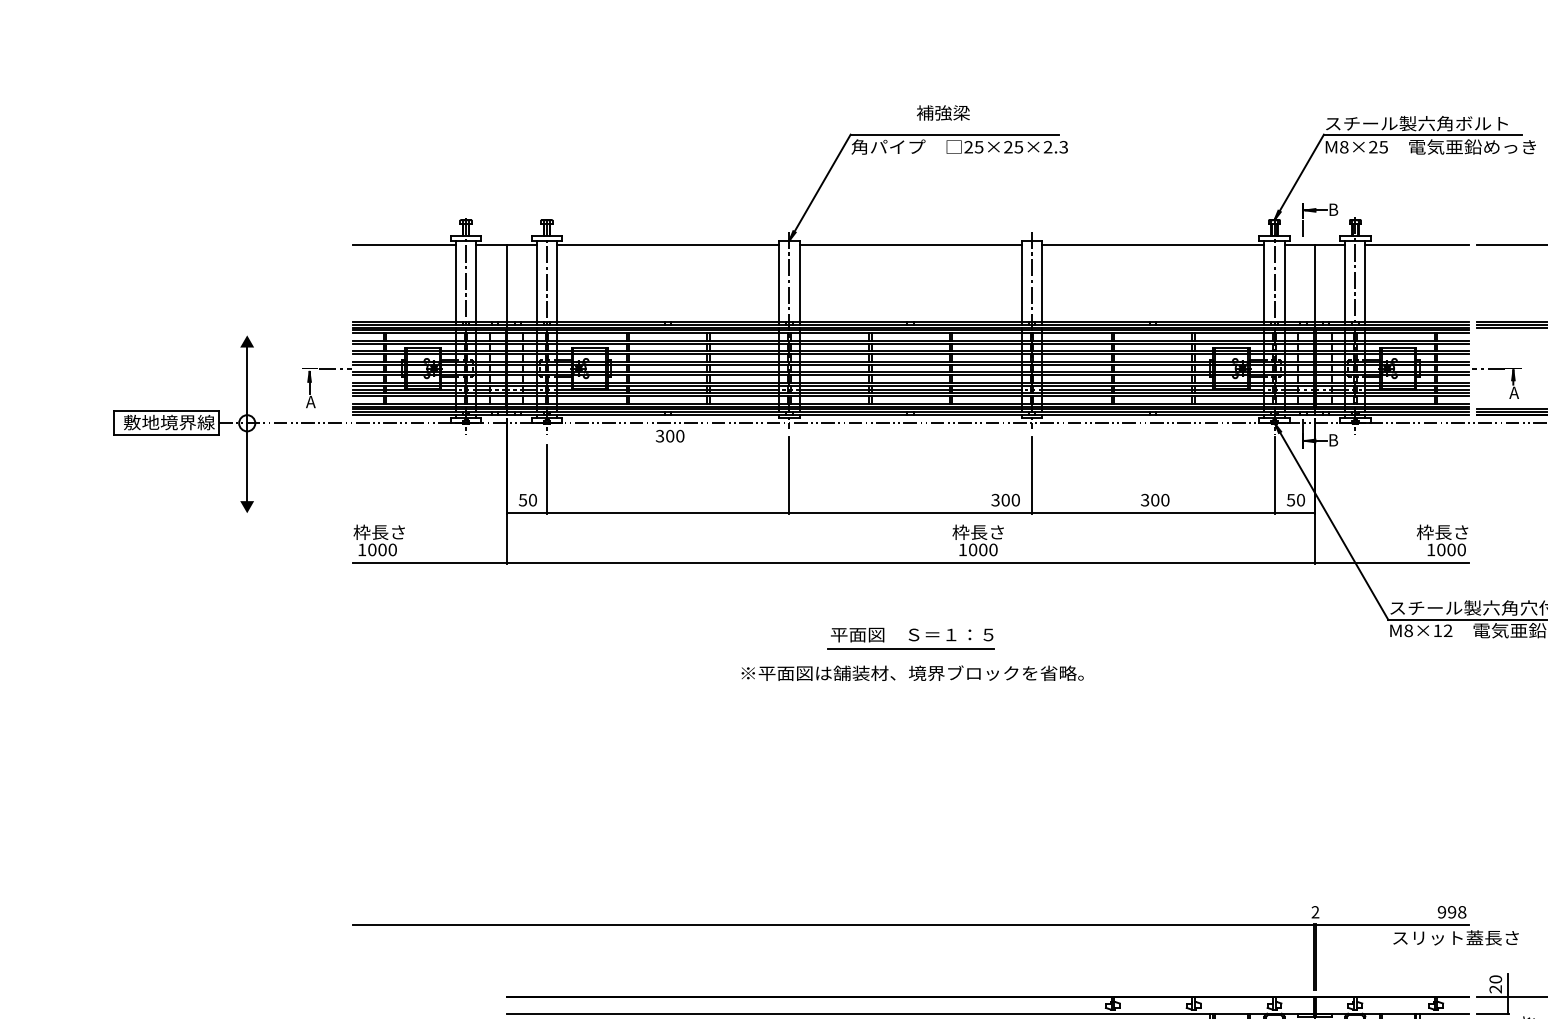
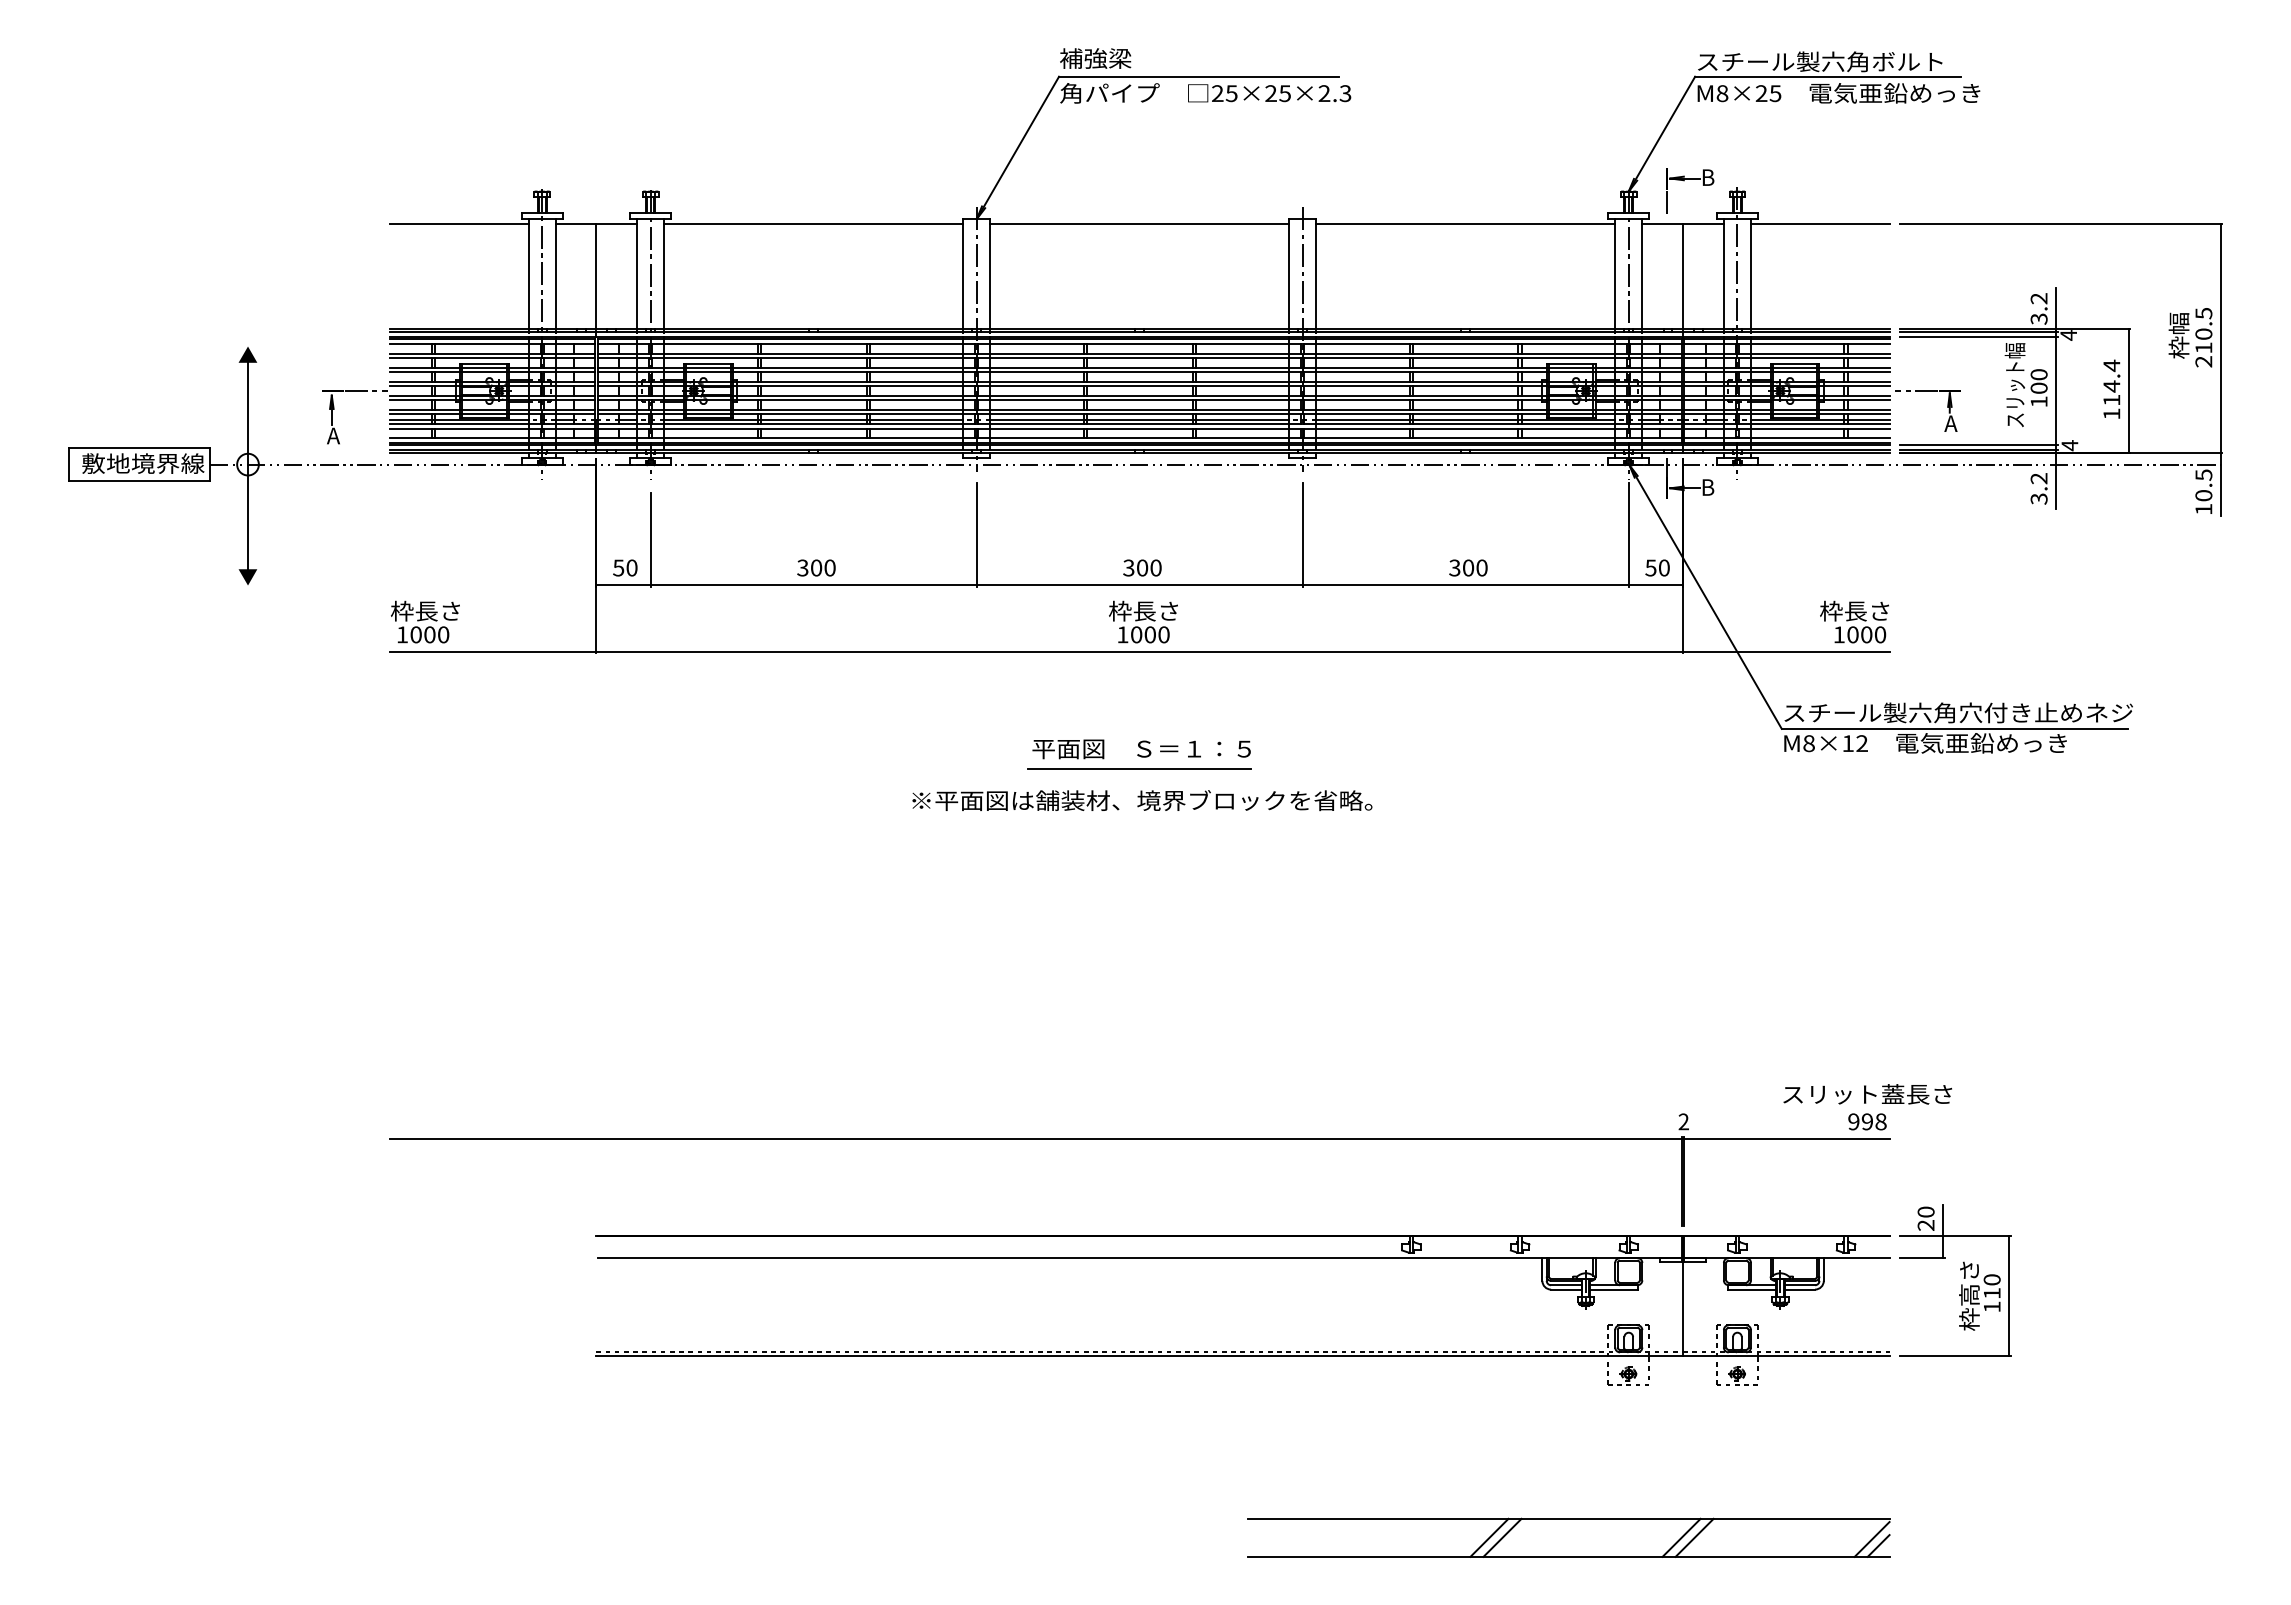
text: (943, 112) -> (1095, 58), moved
text: (670, 435) -> (816, 567), moved
text: (1005, 499) -> (1142, 567), moved
text: (978, 540) -> (1143, 621), moved
text: (1455, 938) -> (1867, 1094), moved

